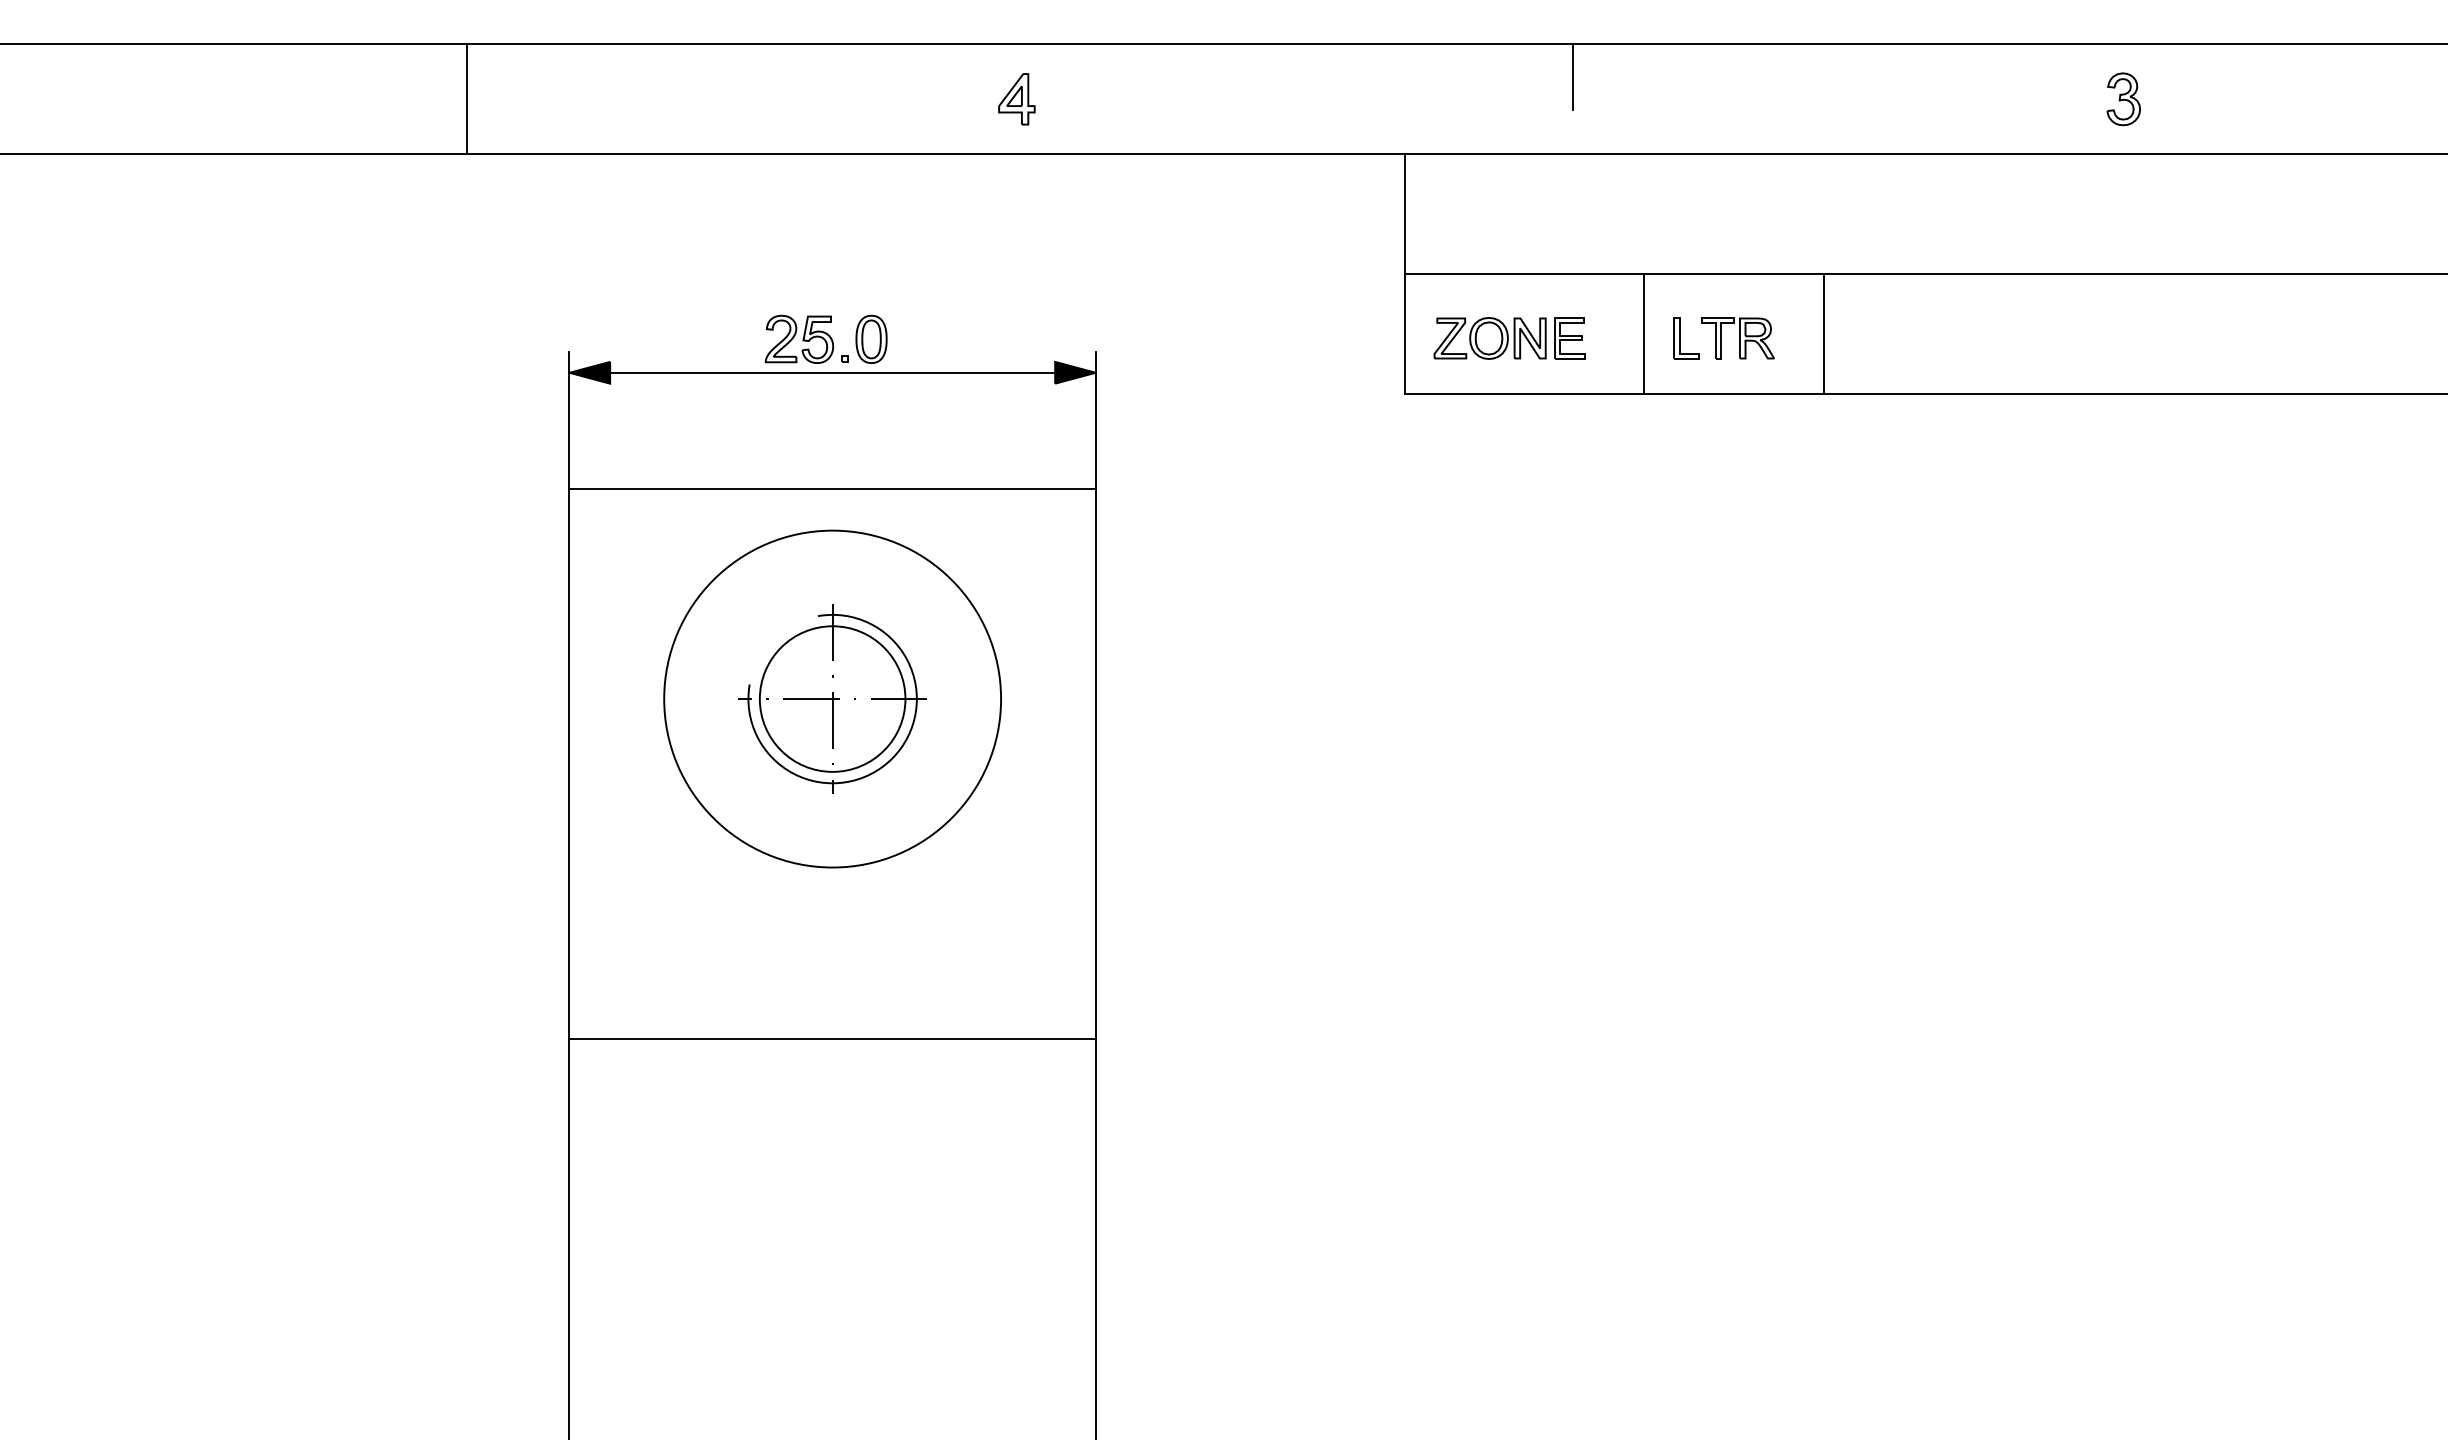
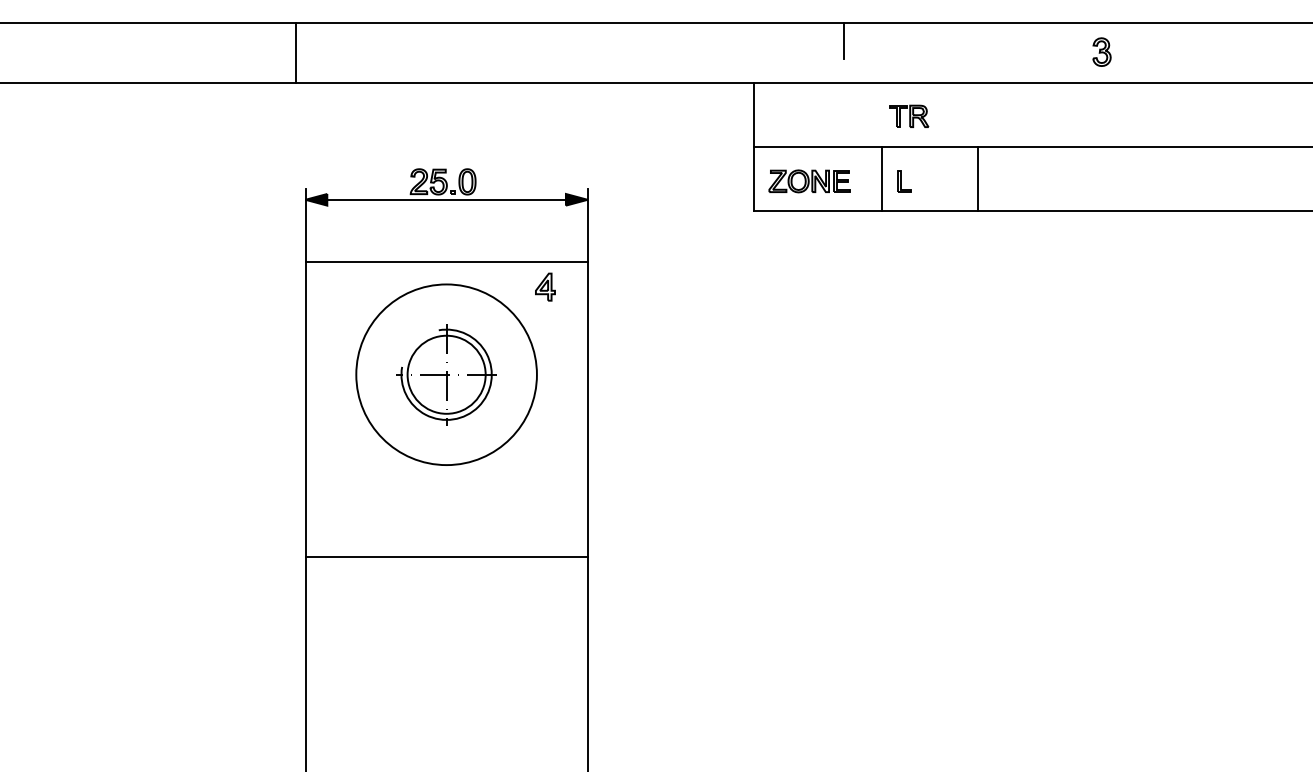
line: (466, 98) -> (295, 52), moved
part: (1017, 98) -> (545, 286), moved
part: (2122, 98) -> (1101, 51), moved
part: (1738, 336) -> (909, 115), moved

